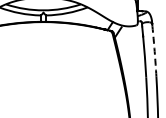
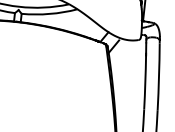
arc: (154, 51) -> (158, 76), dashed -> solid

